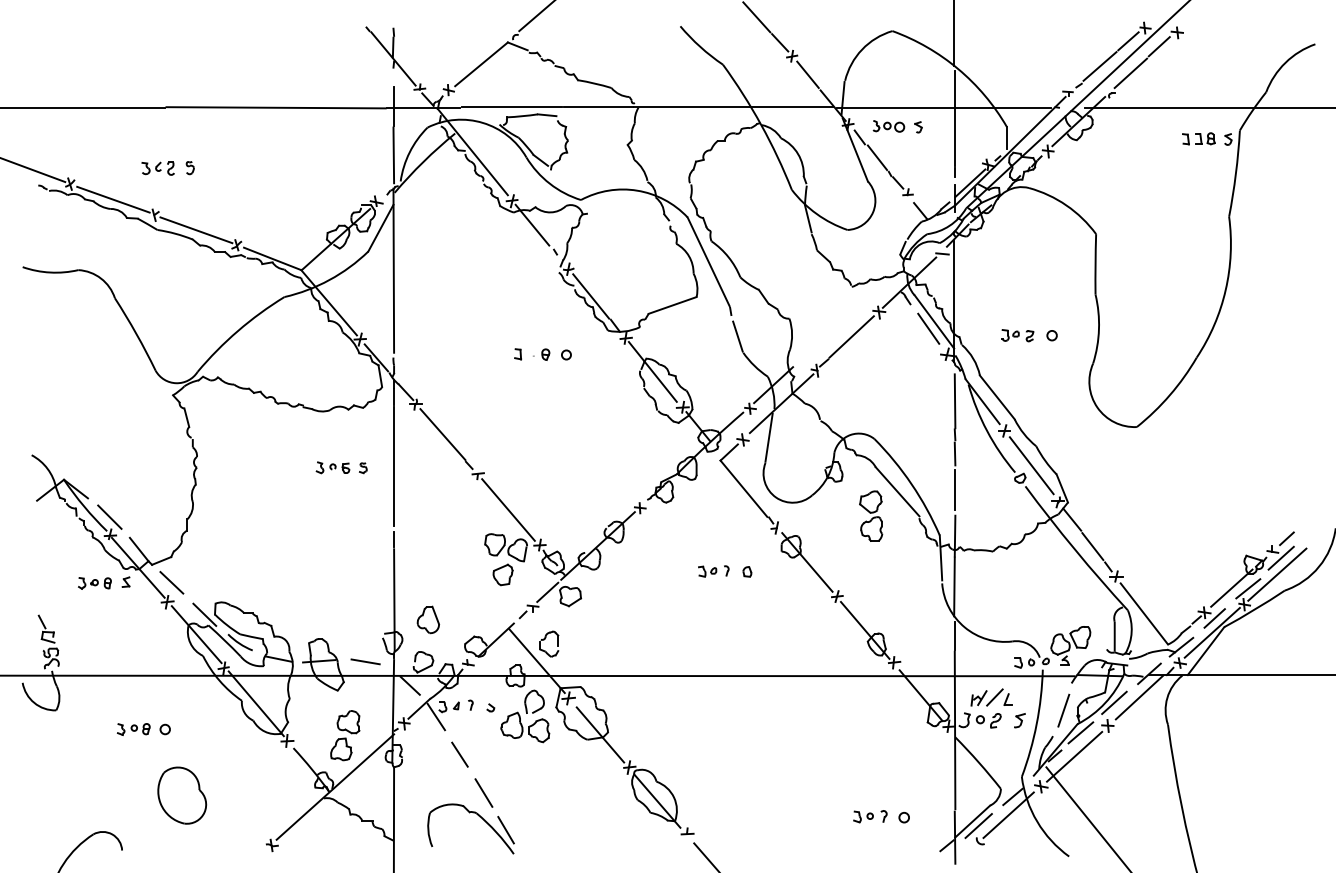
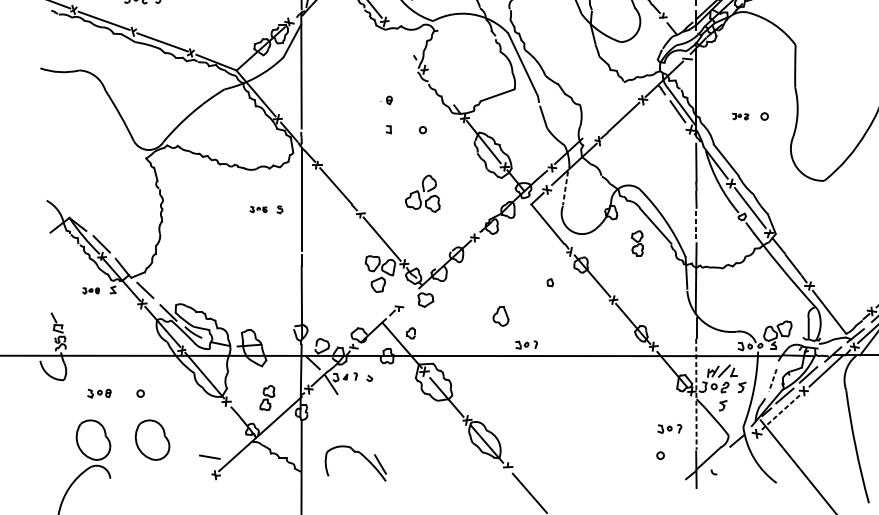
line: (532, 224) -> (399, 38), removed
line: (591, 296) -> (440, 88), removed
part: (1017, 335) -> (740, 116), size x0.7
part: (541, 354) -> (386, 100), moved
line: (769, 438) -> (565, 188), solid -> dashed
part: (332, 467) -> (258, 209), size x0.7
line: (954, 489) -> (695, 224), solid -> dashed
part: (871, 515) -> (637, 243), size x0.7
part: (713, 571) -> (526, 345), moved
part: (94, 583) -> (90, 290), size x0.7
line: (547, 591) -> (409, 296), removed
part: (427, 619) -> (500, 316), moved
part: (549, 643) -> (411, 333), size x0.6
line: (365, 661) -> (209, 456), moved
line: (1063, 710) -> (772, 380), solid -> dashed
part: (525, 716) -> (422, 193), moved
part: (133, 729) -> (99, 393), moved
line: (955, 730) -> (696, 394), solid -> dashed
part: (345, 735) -> (267, 397), size x0.7
part: (992, 746) -> (722, 405), added
line: (459, 754) -> (347, 411), removed
line: (1074, 757) -> (780, 413), solid -> dashed
line: (483, 792) -> (364, 437), removed
part: (98, 795) -> (93, 440), added
line: (1008, 814) -> (733, 453), removed
part: (870, 816) -> (669, 428), moved
line: (978, 825) -> (712, 461), removed

